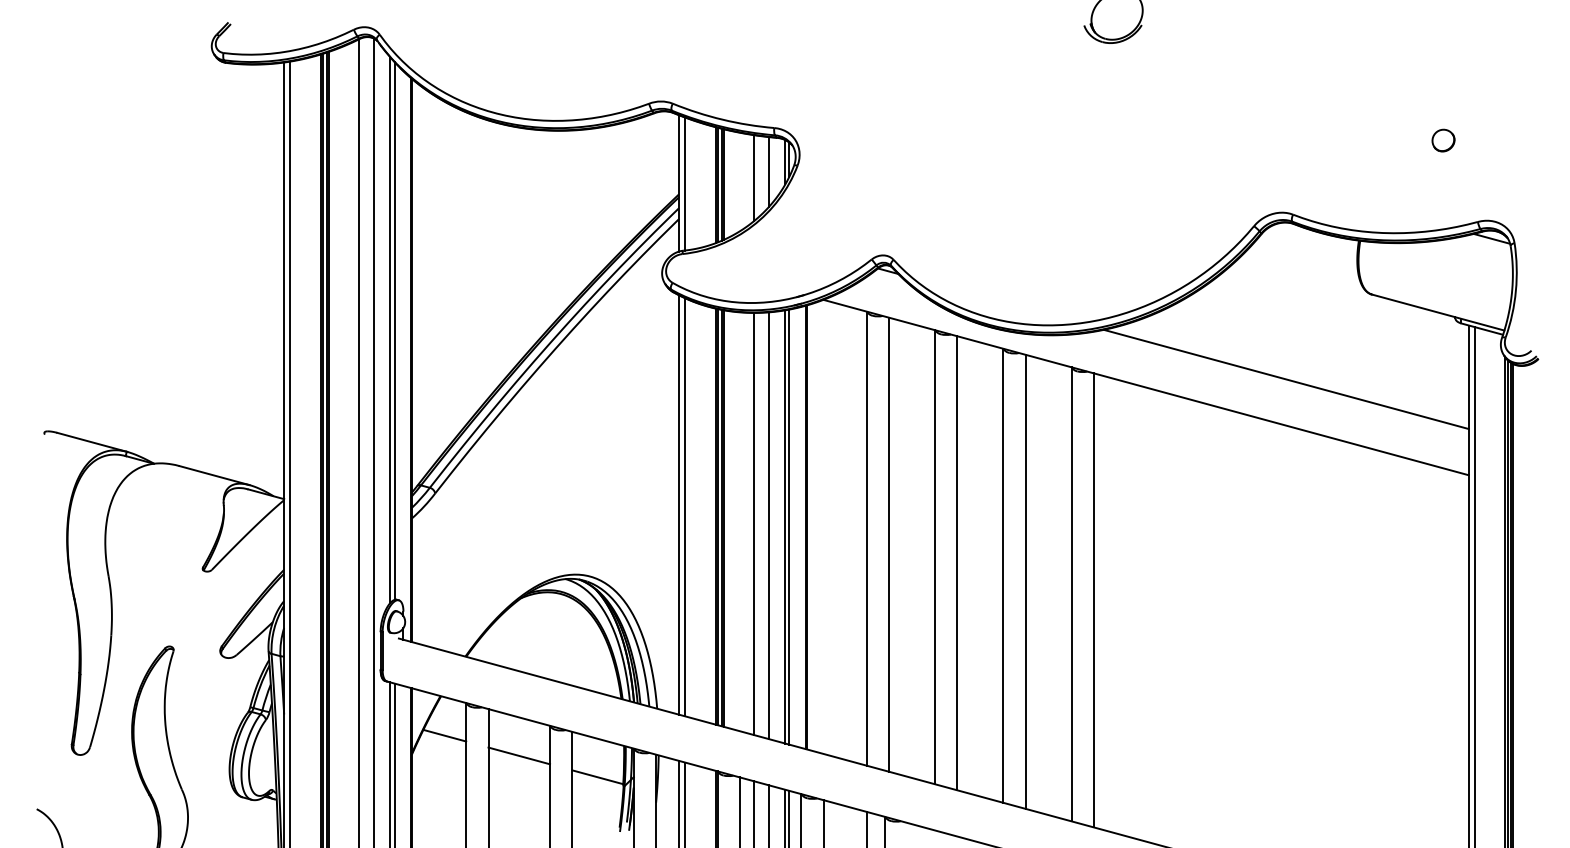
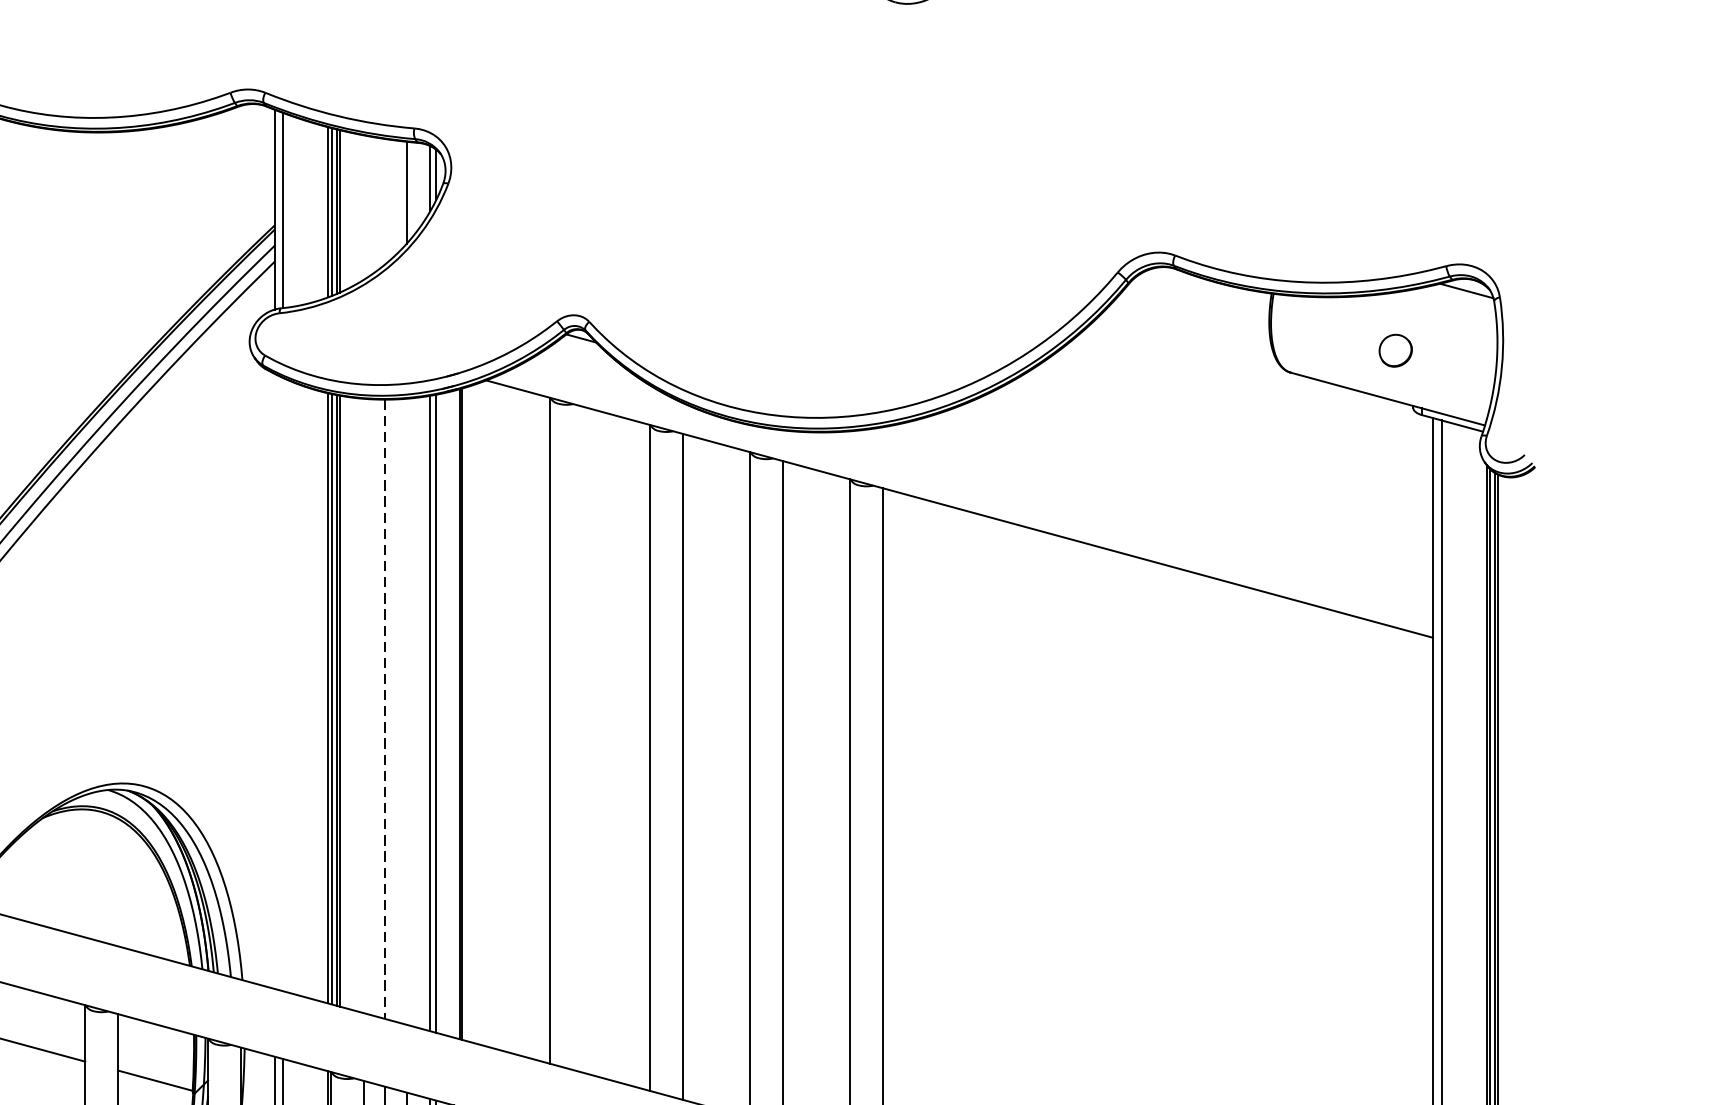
part: (1443, 140) -> (1395, 350), moved
line: (754, 178) -> (385, 202), removed
line: (1285, 379) -> (1163, 497), removed
line: (679, 504) -> (275, 680), removed
line: (685, 507) -> (283, 685), removed
line: (754, 524) -> (385, 709), solid -> dashed
line: (769, 525) -> (407, 711), removed
line: (889, 544) -> (583, 739), removed

